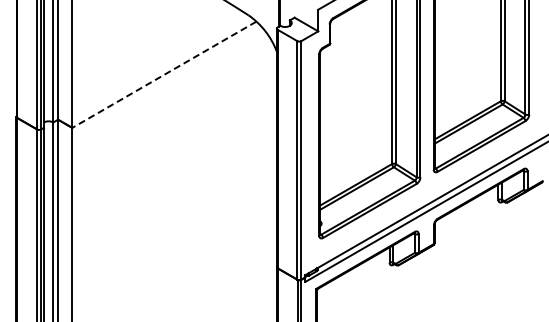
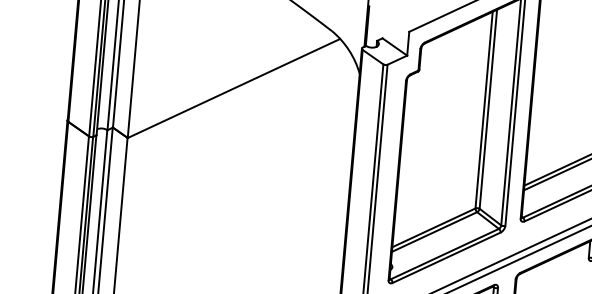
line: (163, 75) -> (232, 89), dashed -> solid

